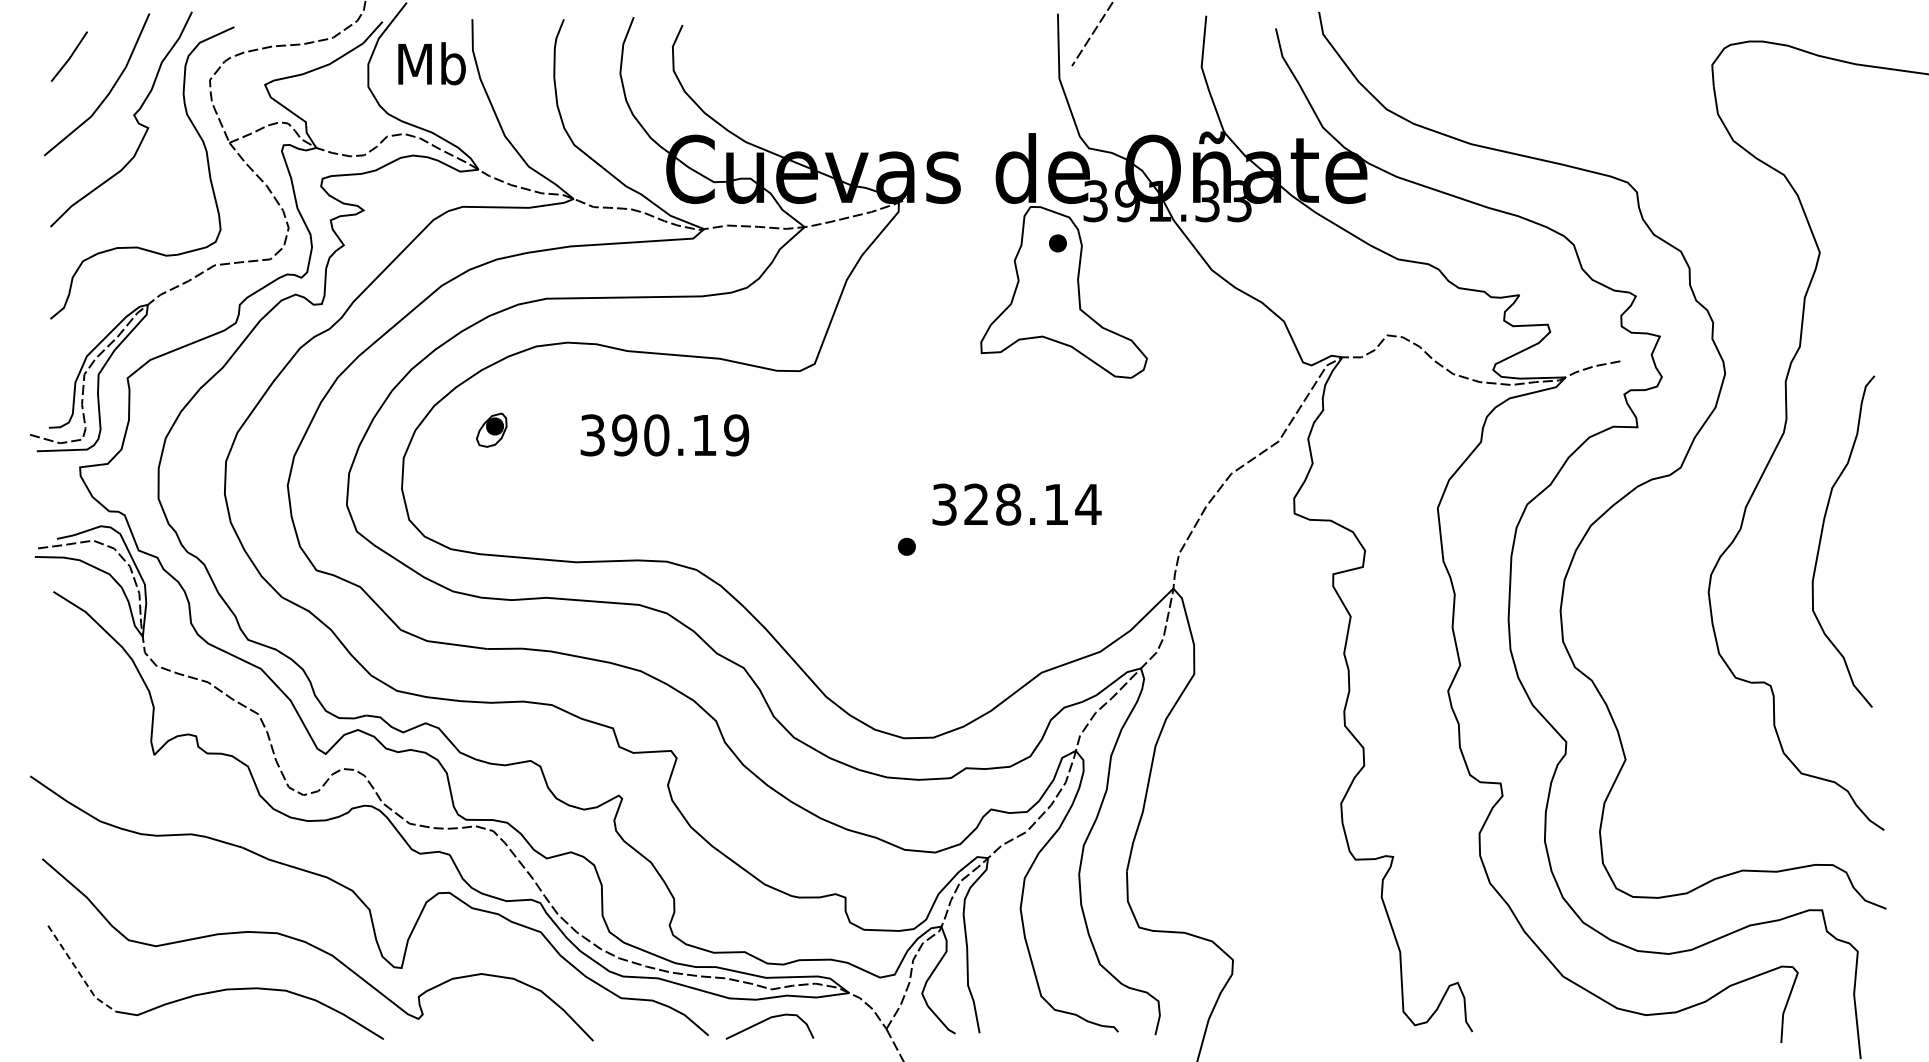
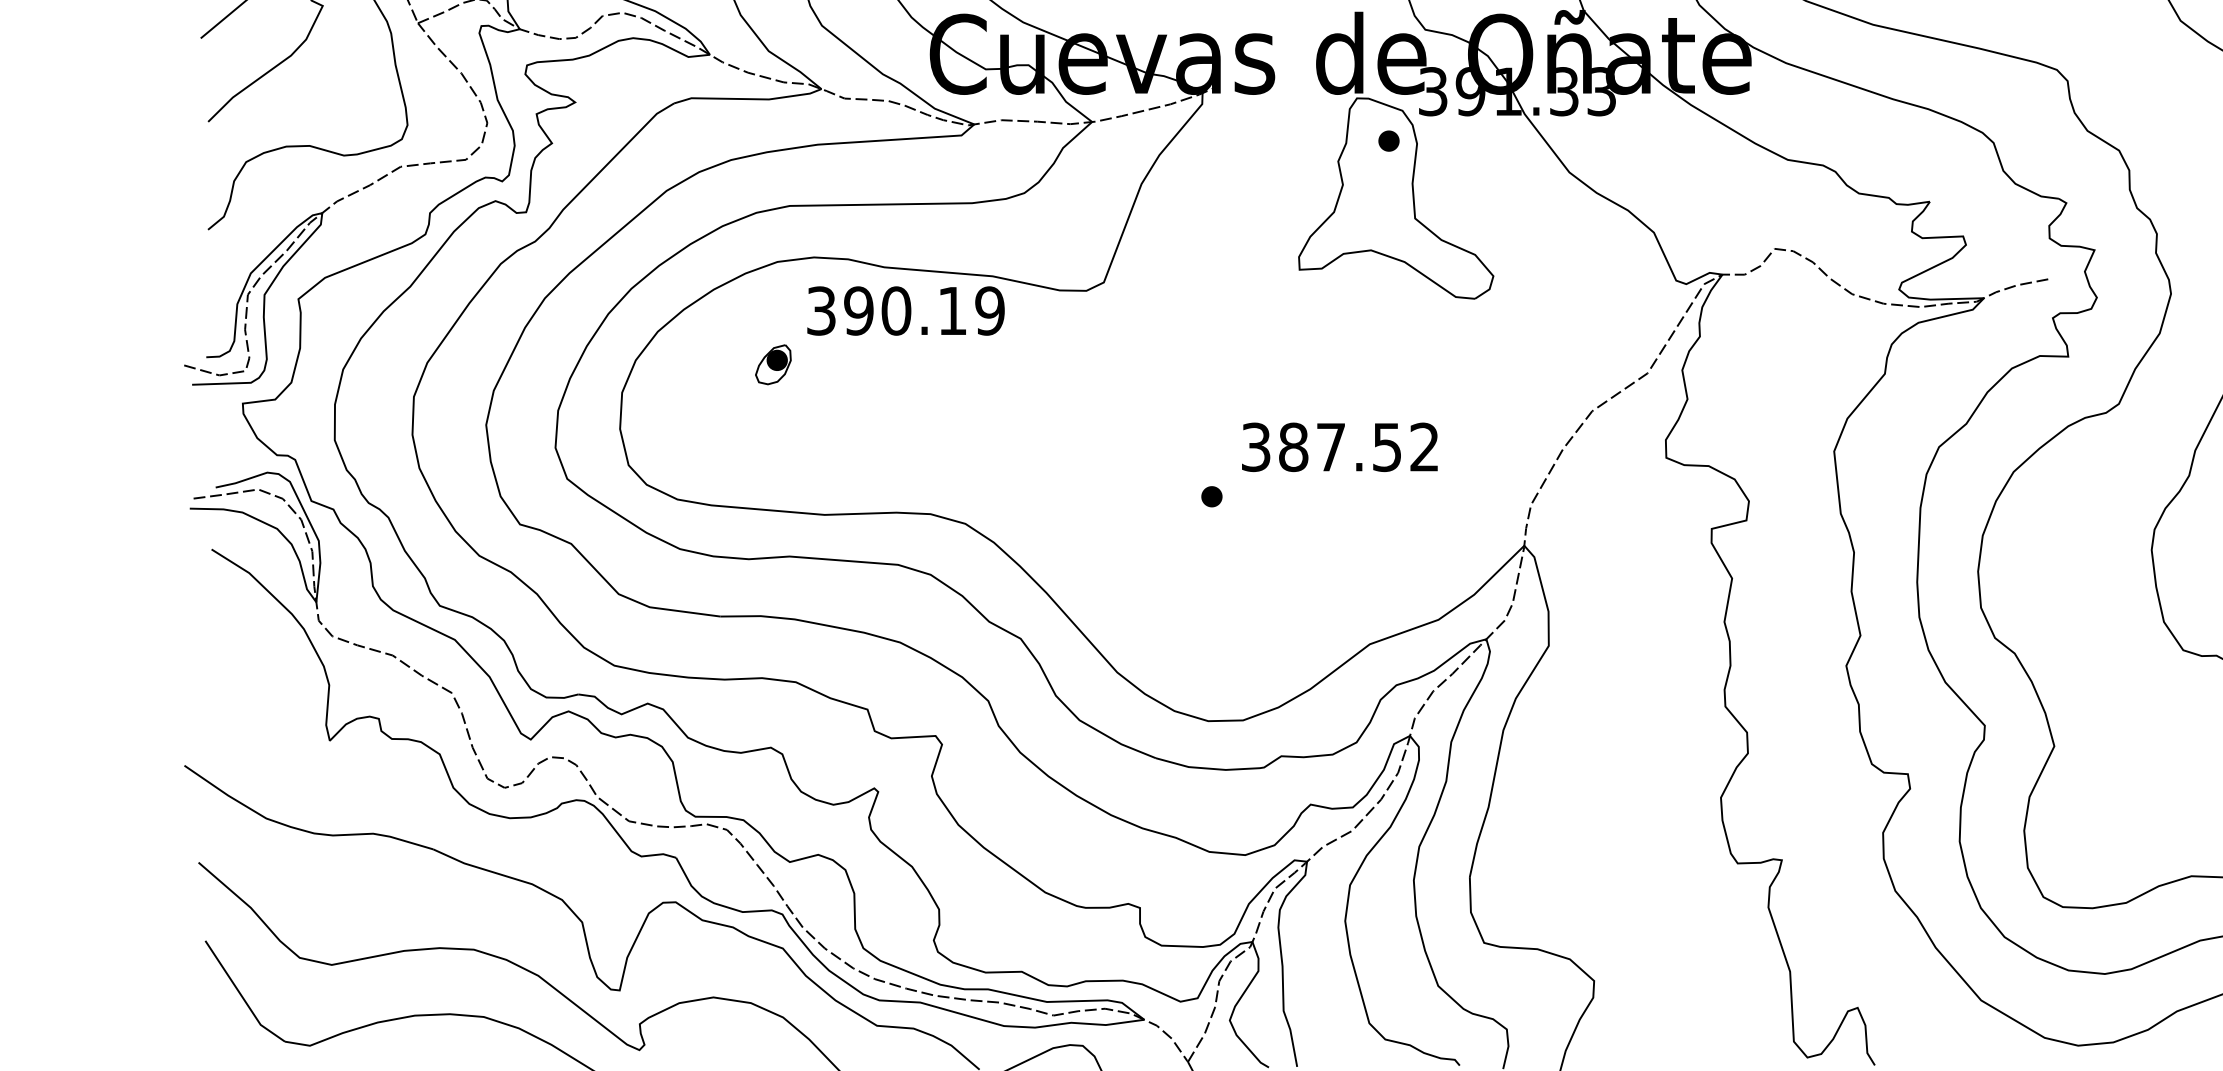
part: (491, 429) -> (773, 363), moved
text: (664, 435) -> (905, 311), moved
text: (1032, 504) -> (1359, 447), 328.14 -> 387.52
line: (79, 973) -> (242, 996), dashed -> solid

